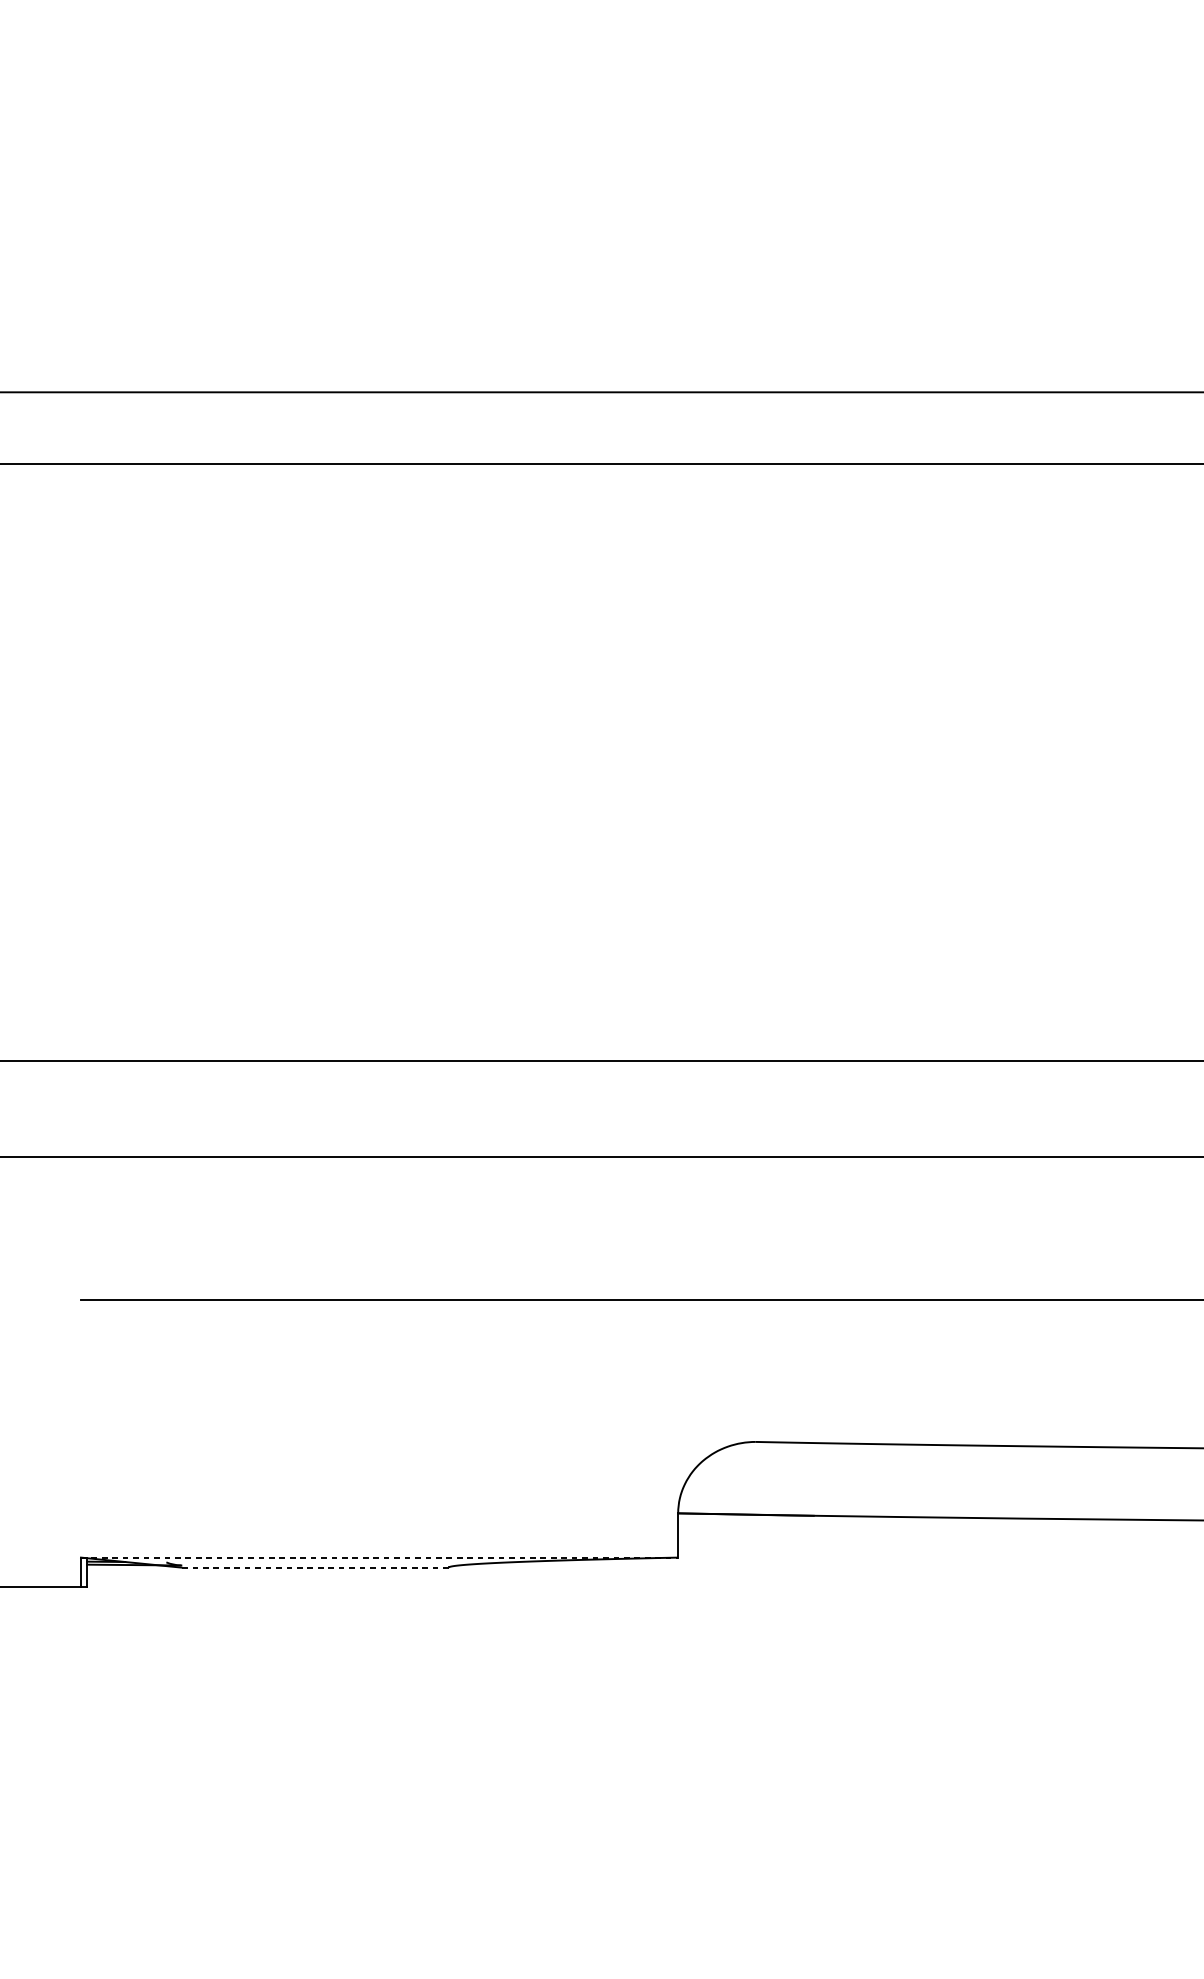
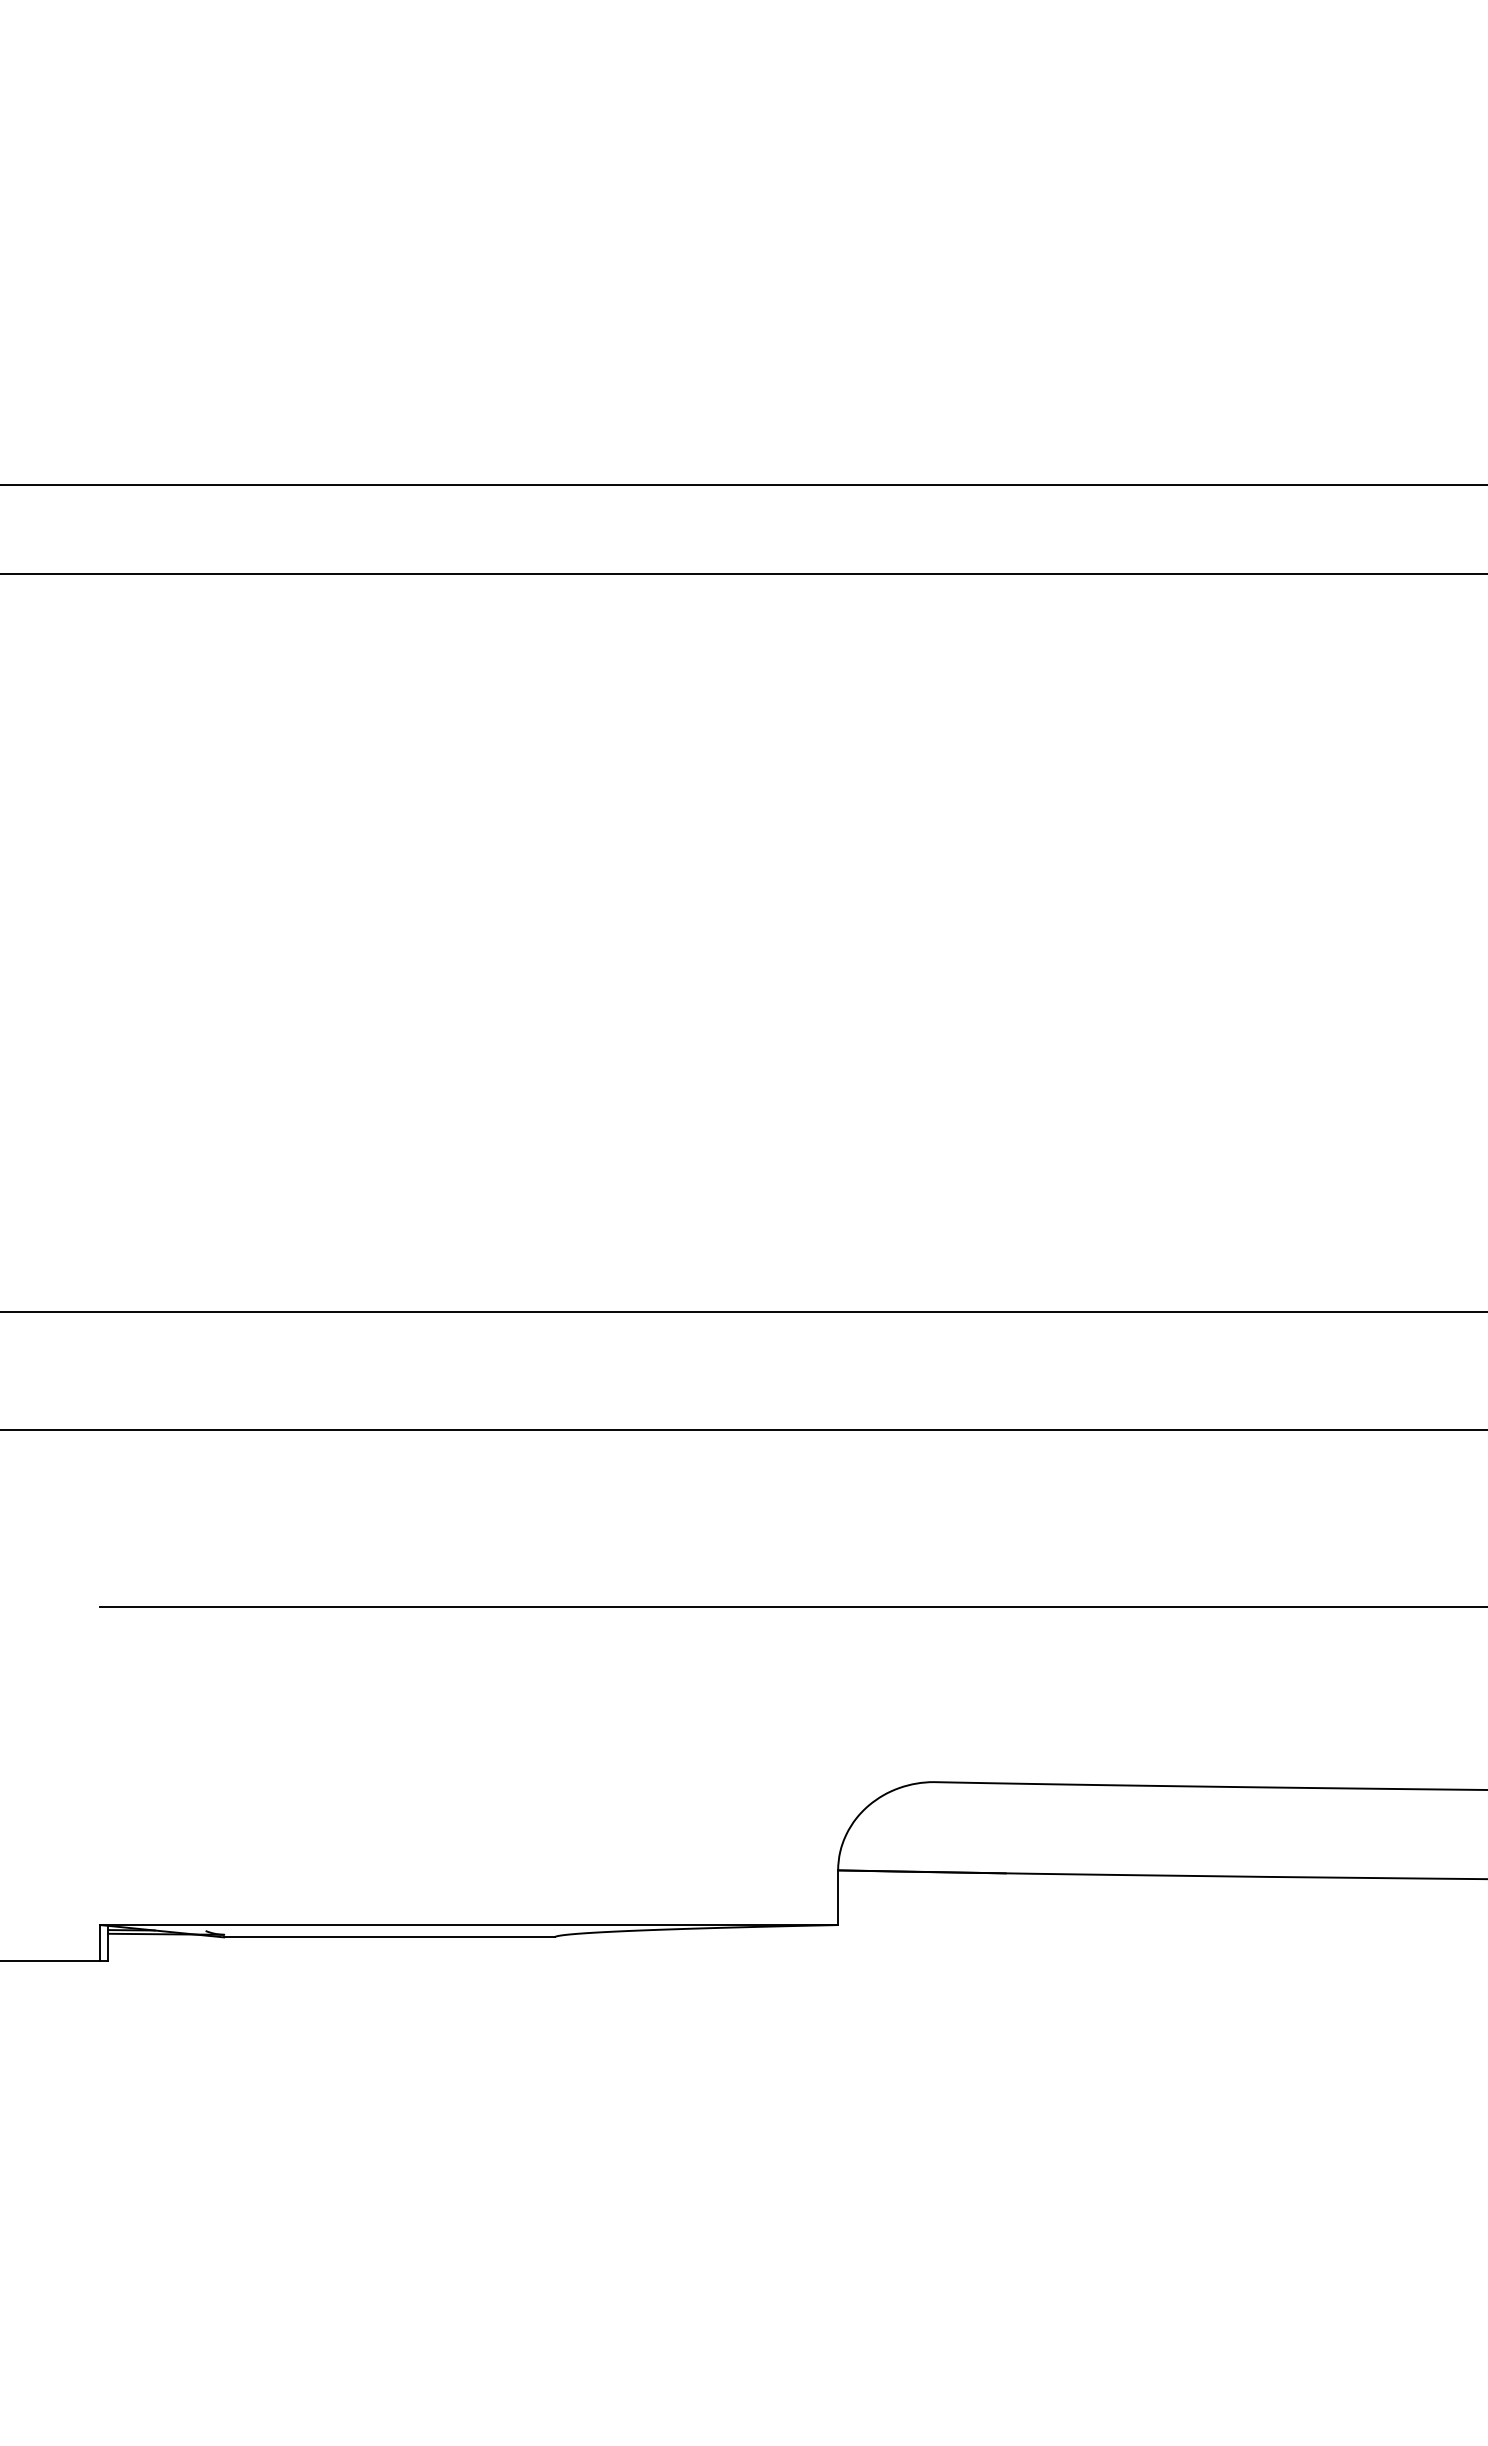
line: (379, 1557) -> (469, 1925), dashed -> solid
line: (314, 1567) -> (388, 1937), dashed -> solid

